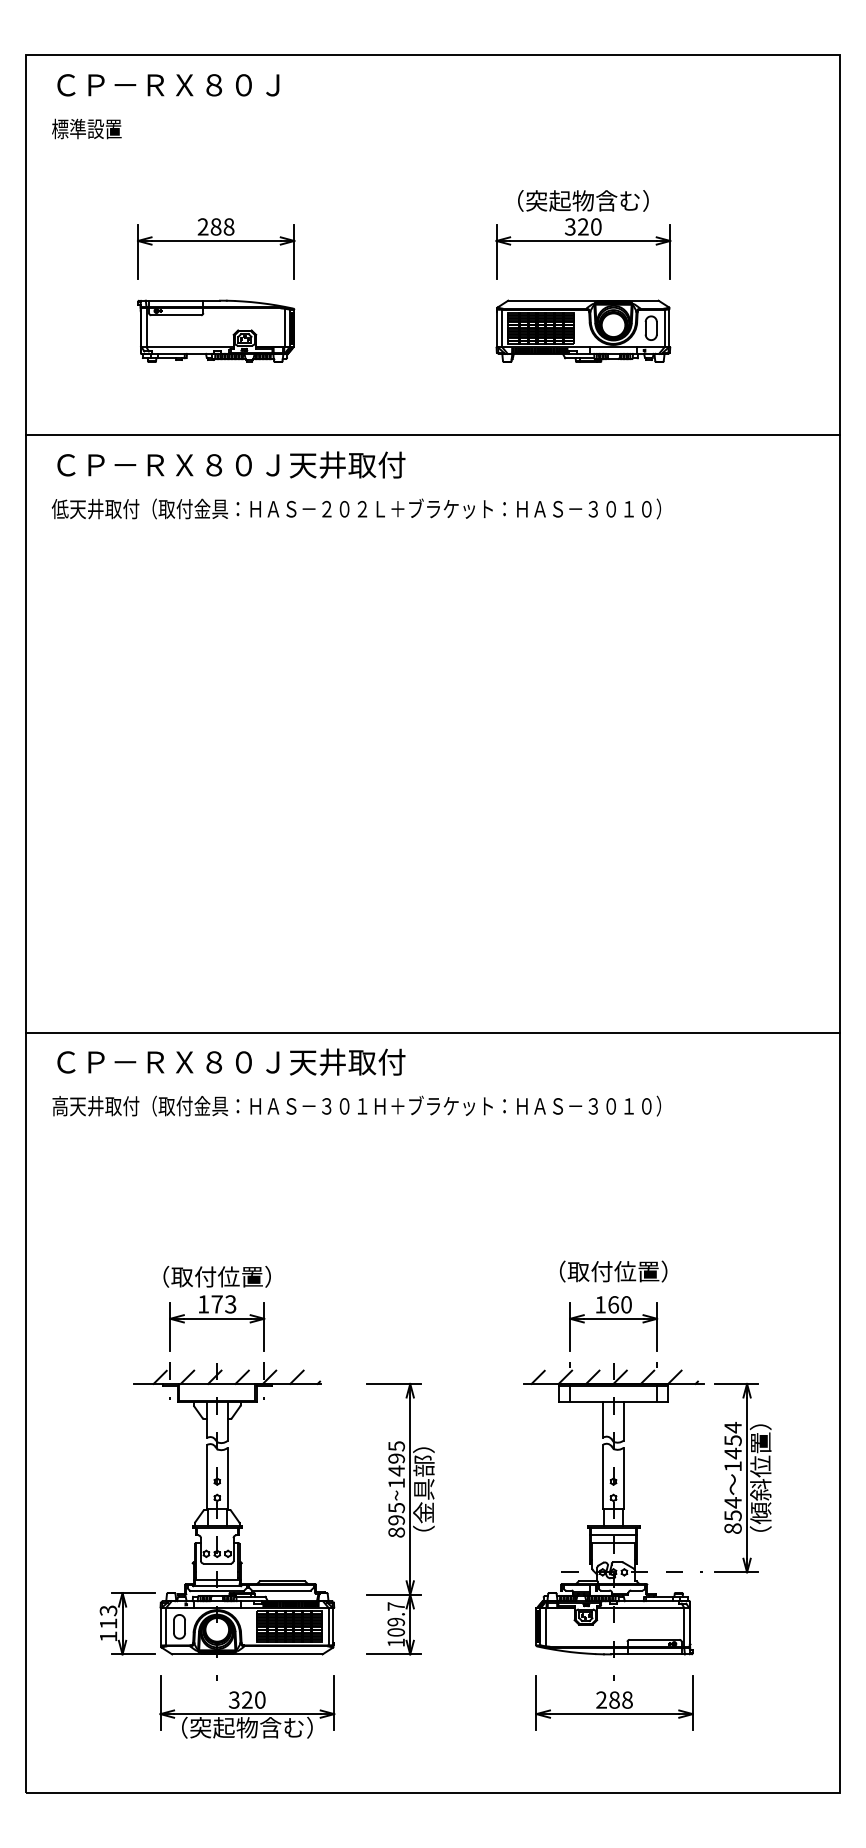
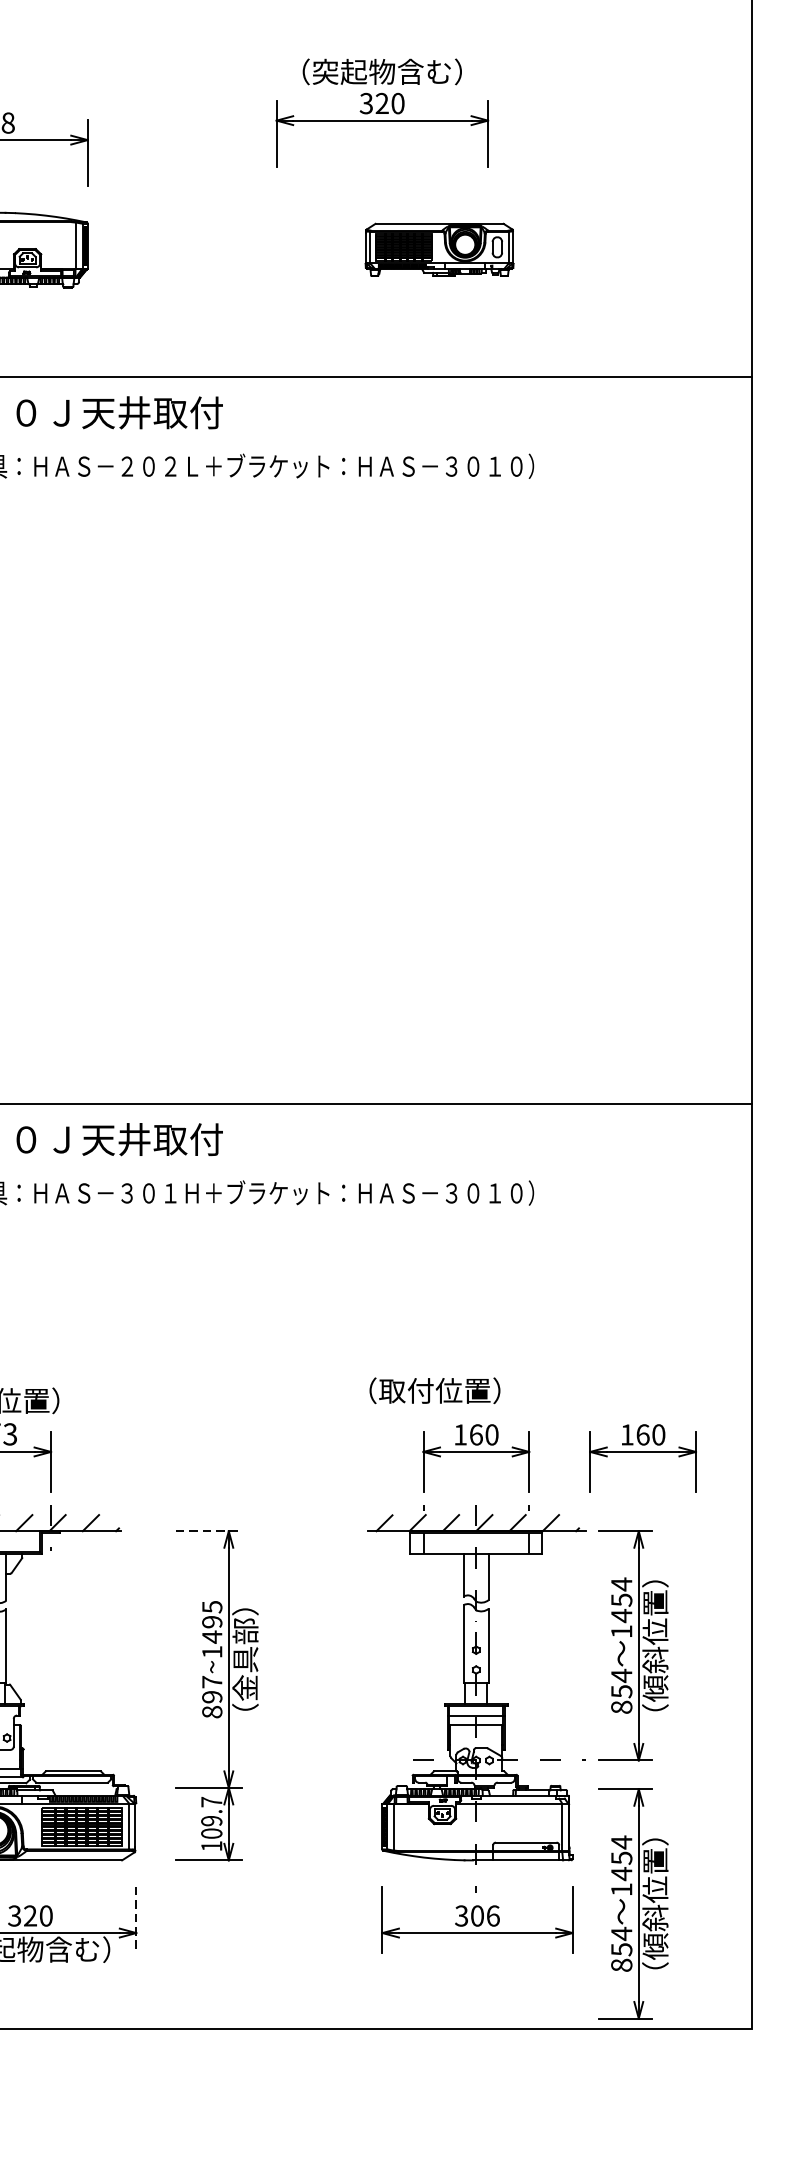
part: (583, 234) -> (382, 112), moved
part: (583, 330) -> (439, 249), size x0.7
text: (613, 1271) -> (434, 1390), moved
part: (750, 1323) -> (642, 1457), added
line: (394, 1383) -> (209, 1530), solid -> dashed
text: (396, 1507) -> (212, 1681), 895~1495 -> 897~1495
part: (742, 1690) -> (633, 1904), added
text: (614, 1699) -> (477, 1915), 288 -> 306
line: (334, 1703) -> (136, 1920), solid -> dashed

